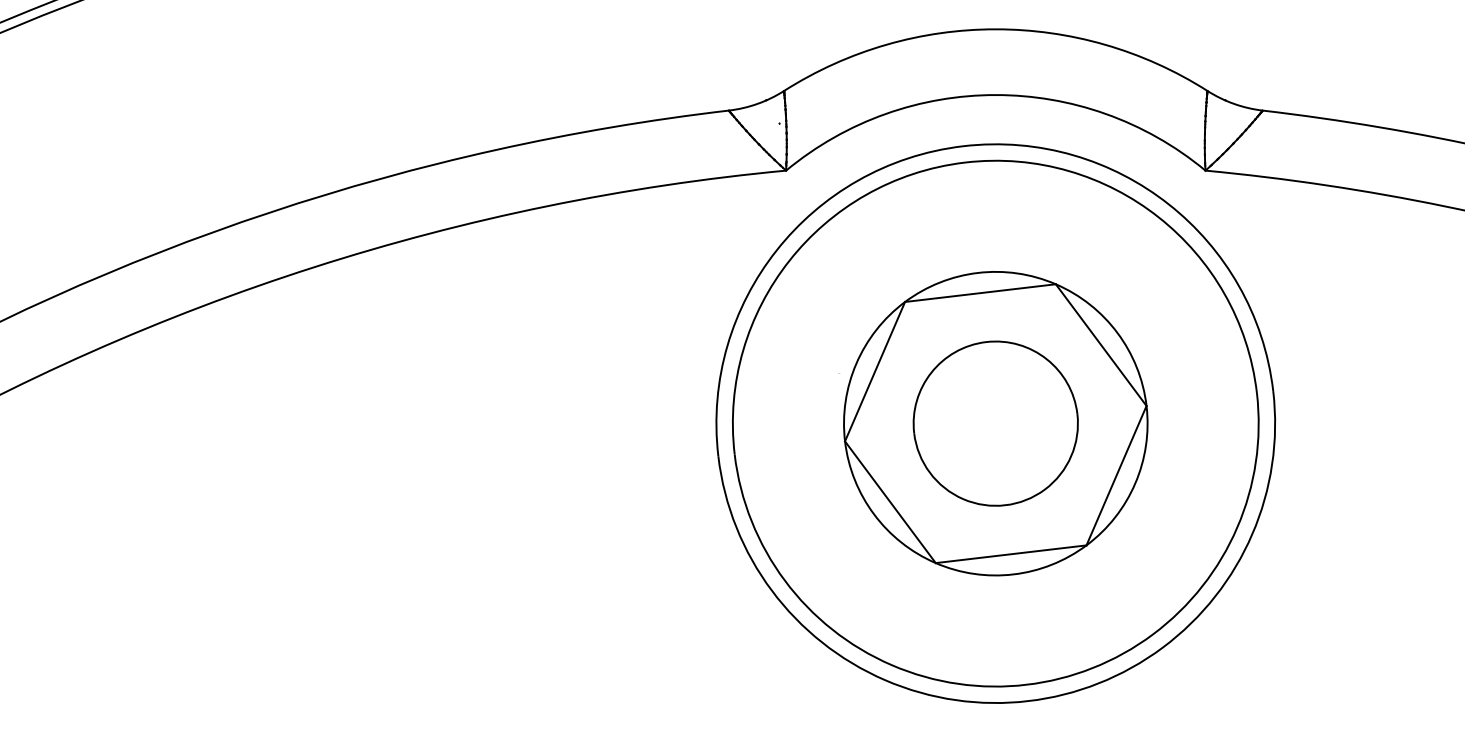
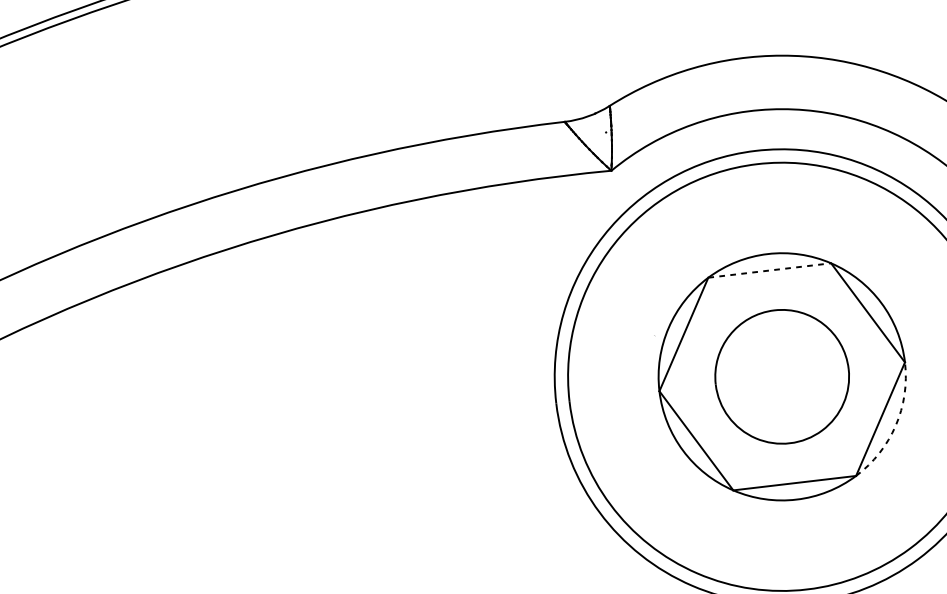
line: (980, 293) -> (769, 270), solid -> dashed
arc: (1135, 483) -> (895, 425), solid -> dashed

